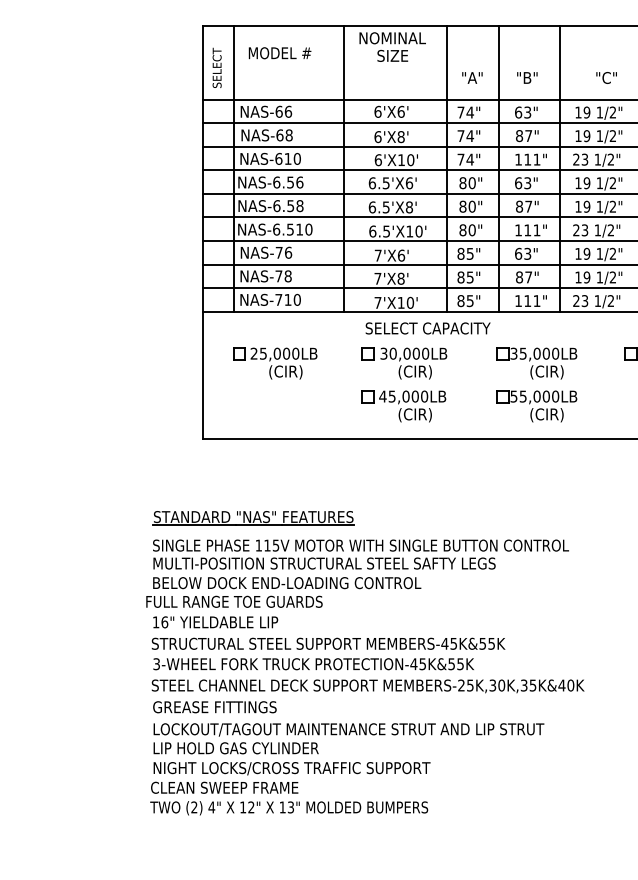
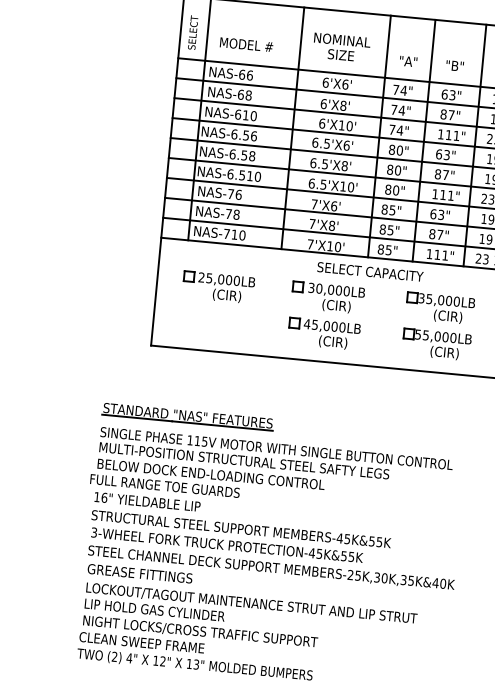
text: (392, 46) -> (341, 47), moved
text: (279, 53) -> (246, 44), moved
text: (427, 328) -> (369, 271), moved

